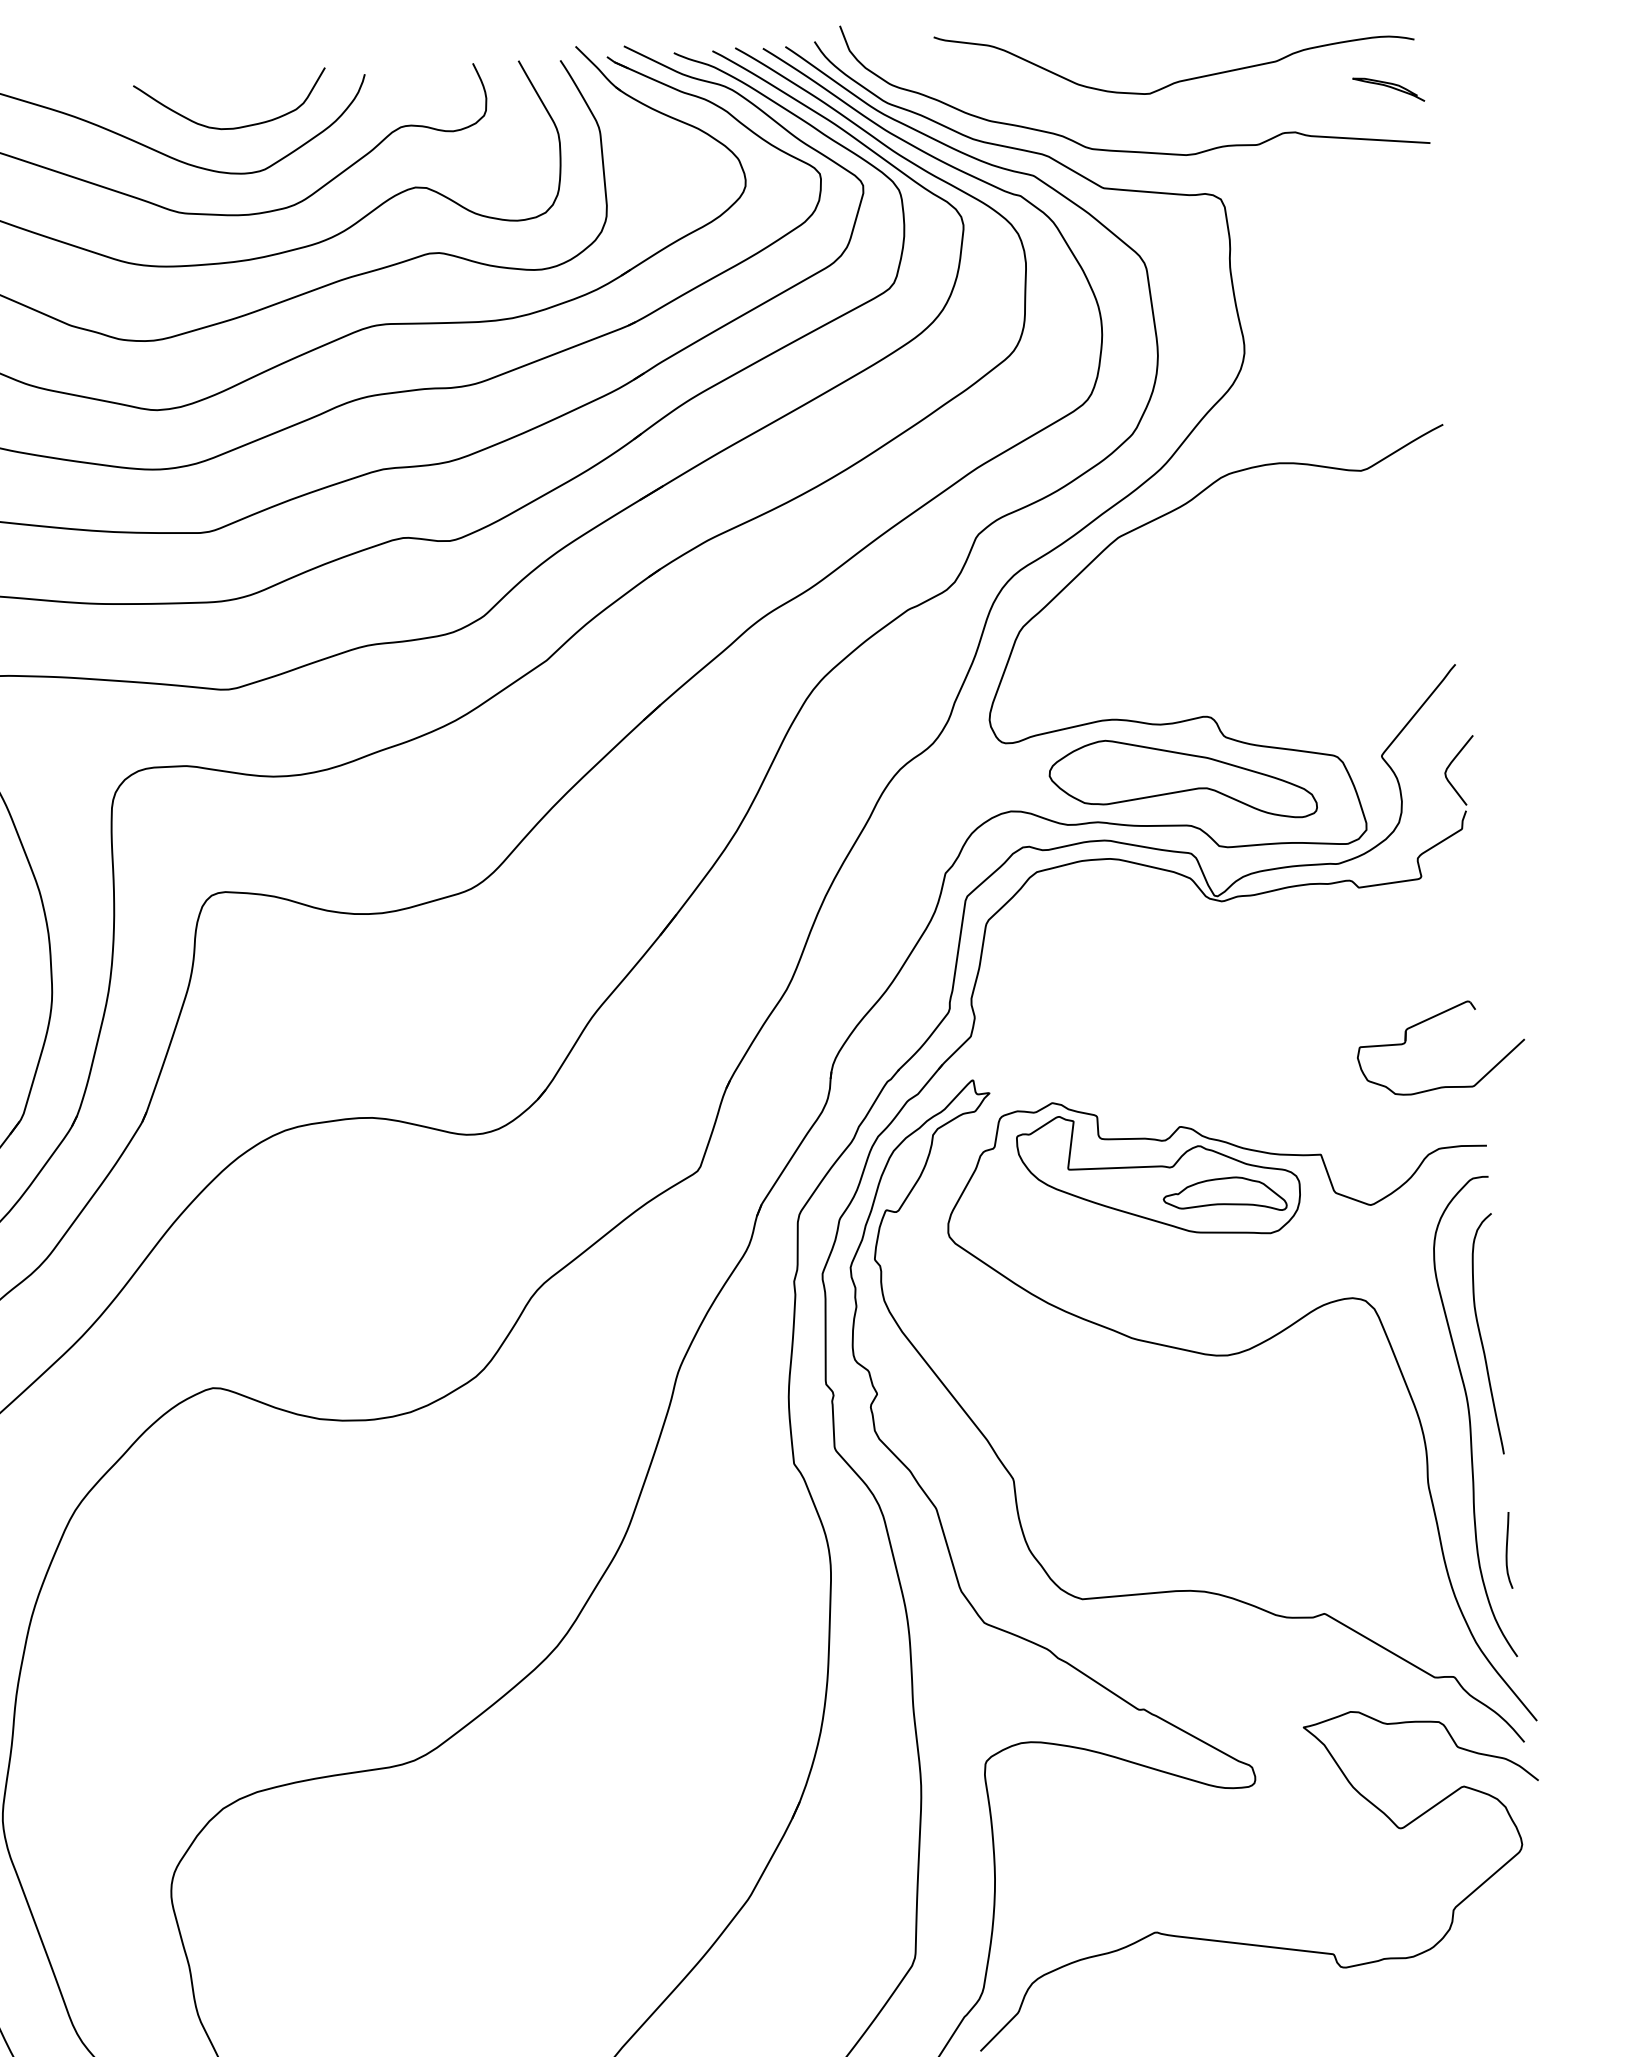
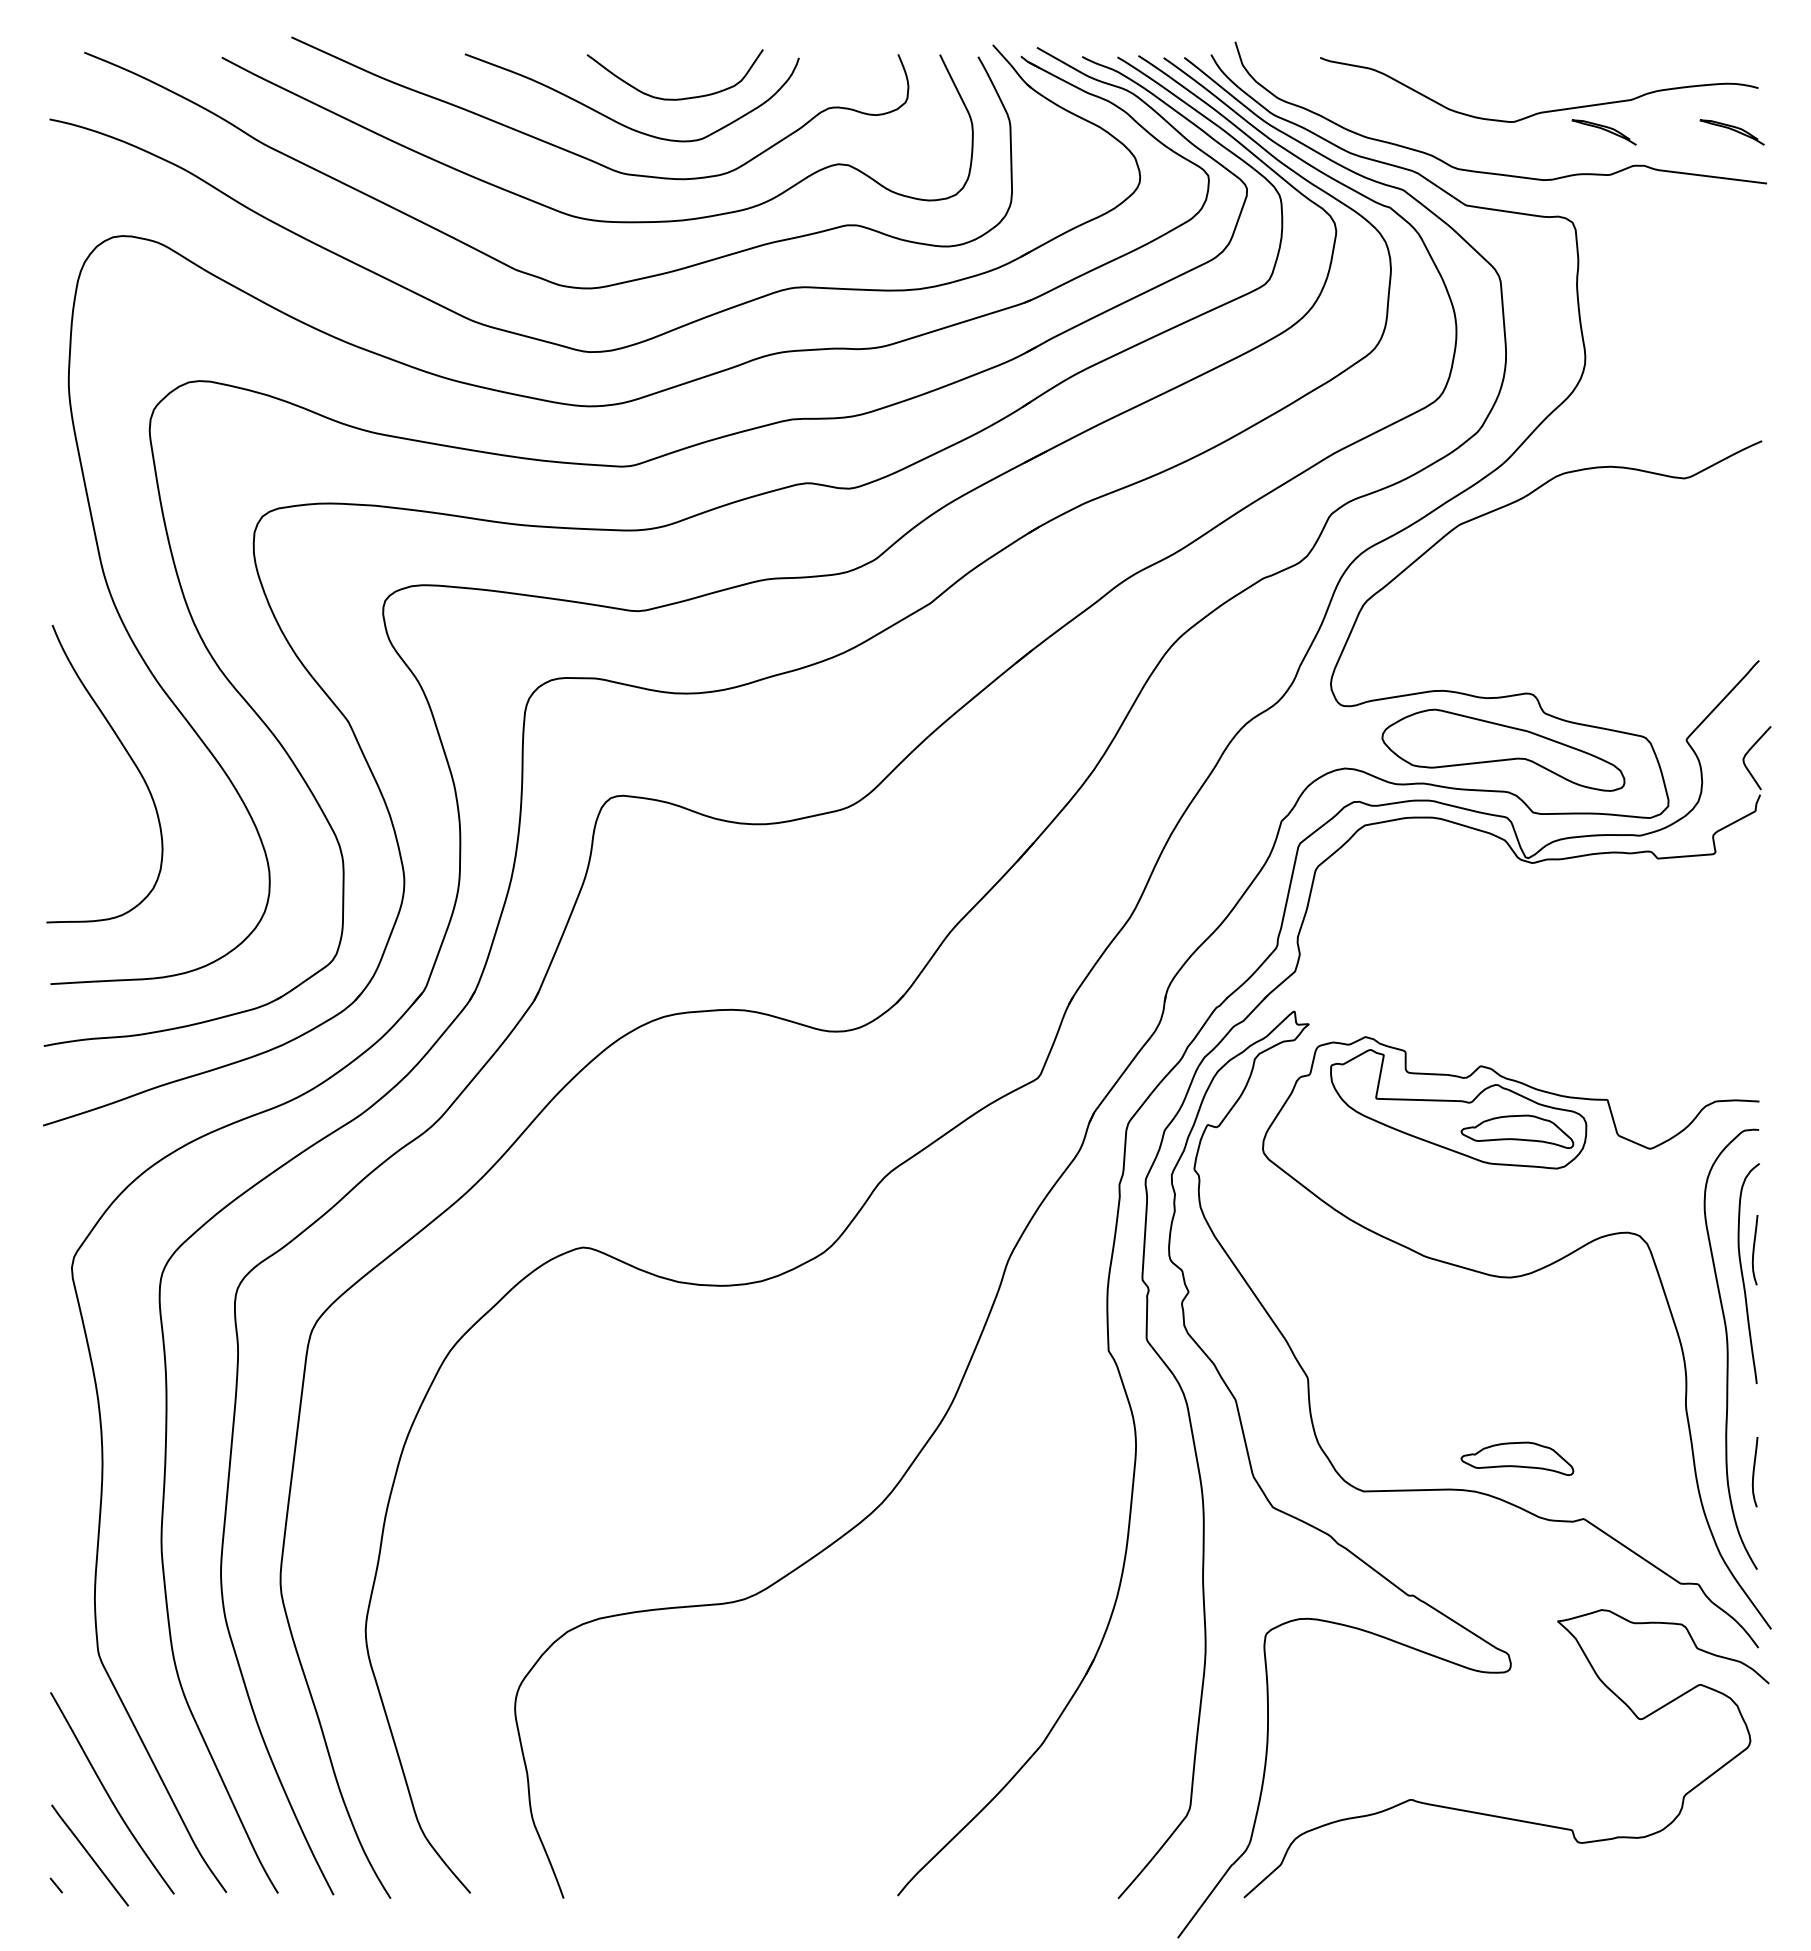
curve: (1248, 96) -> (1603, 130), added
part: (1427, 1021) -> (1712, 984), removed
curve: (1492, 1308) -> (1754, 1250), added
part: (1248, 1552) -> (1517, 1458), added

